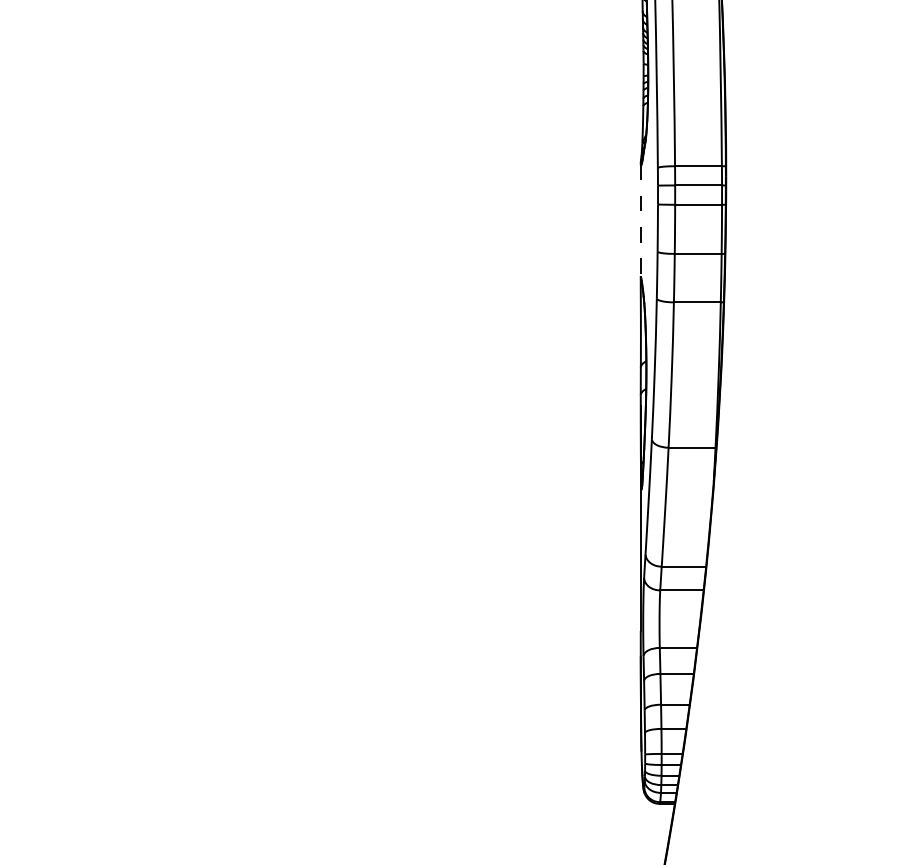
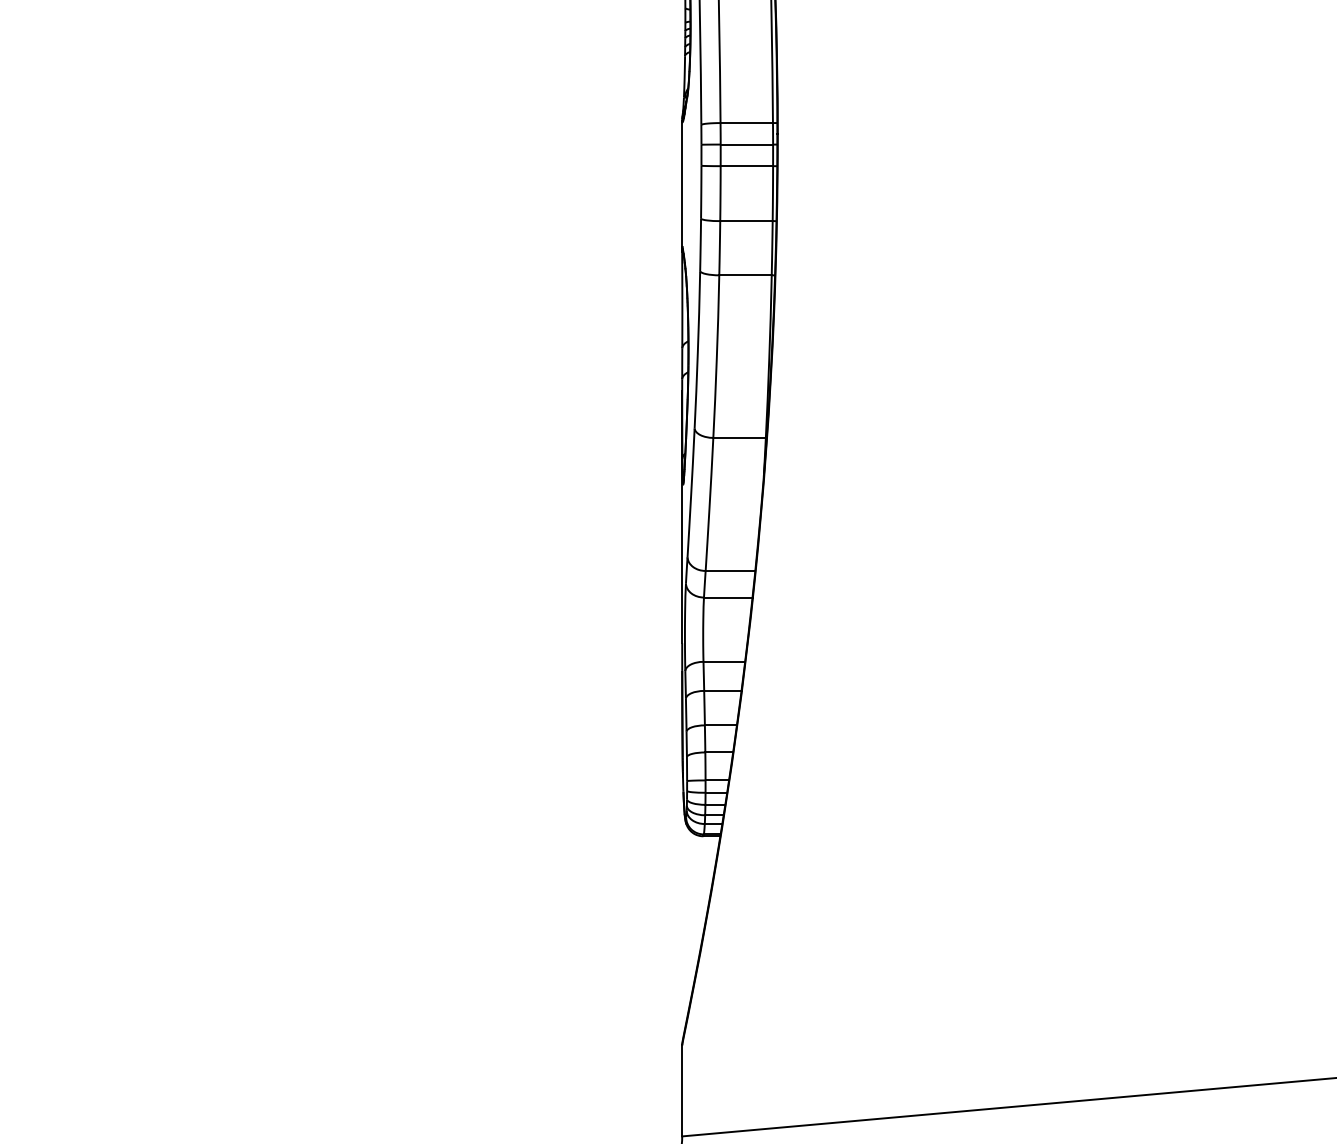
line: (641, 222) -> (682, 186), dashed -> solid

